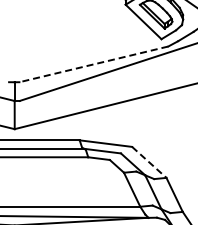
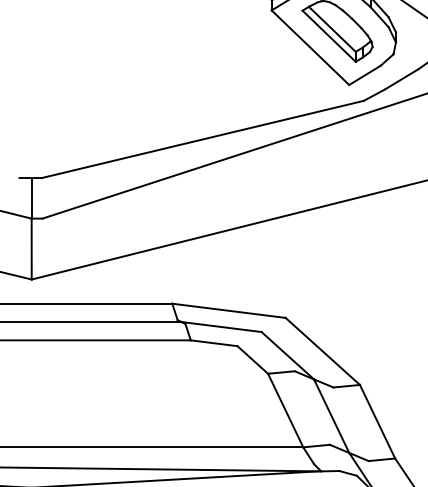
line: (93, 64) -> (202, 139), dashed -> solid
line: (149, 162) -> (323, 351), dashed -> solid

